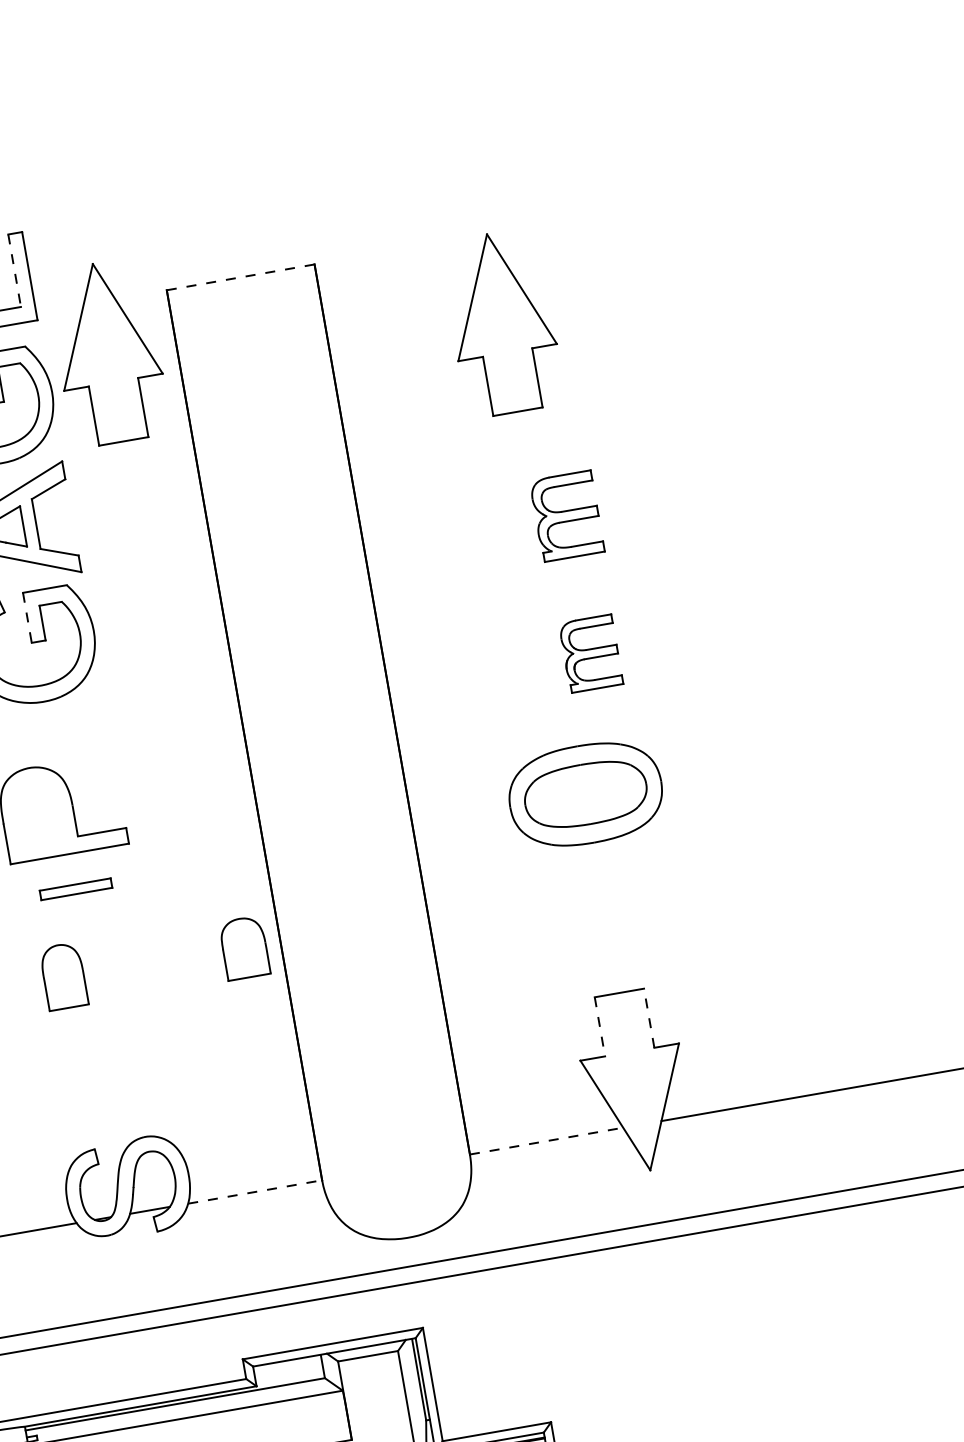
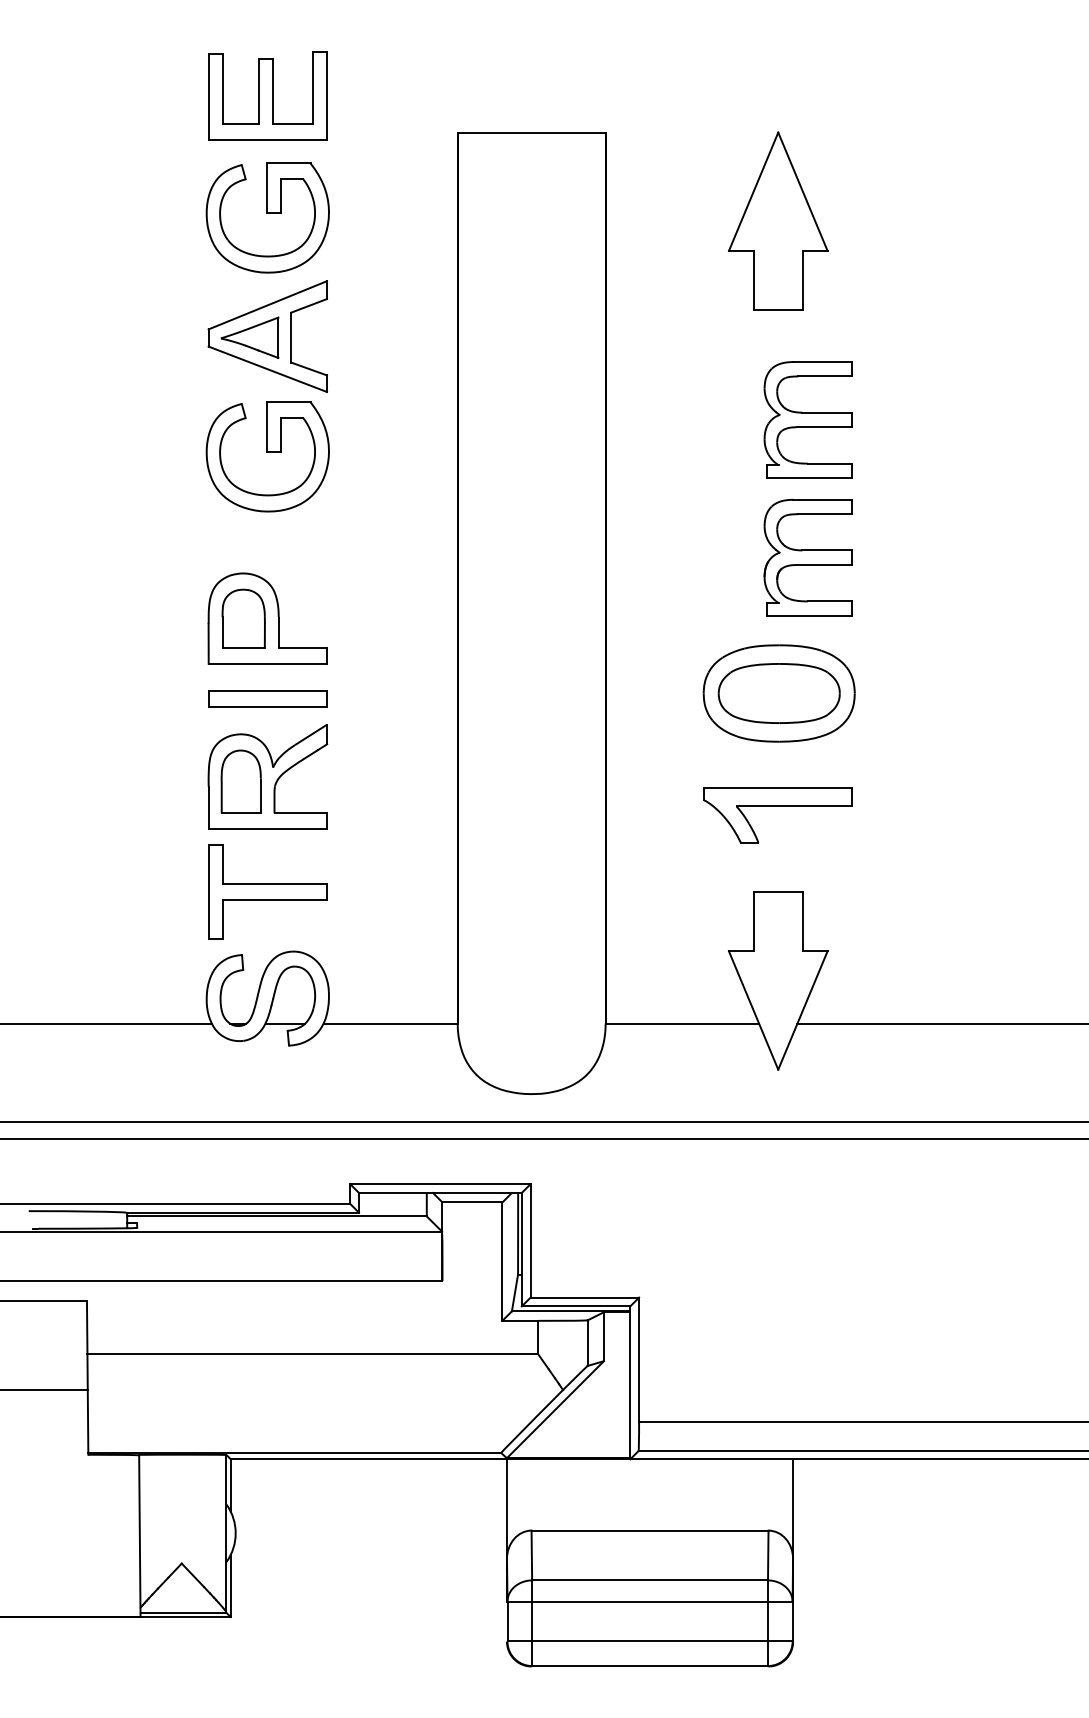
line: (15, 271) -> (313, 88), dashed -> solid
line: (240, 277) -> (531, 132), dashed -> solid
part: (108, 351) -> (390, 182), removed
part: (566, 515) -> (807, 419), size x1.43
line: (27, 618) -> (266, 427), dashed -> solid
part: (590, 653) -> (807, 557), size x1.67
part: (75, 888) -> (267, 698), size x1.67
part: (603, 907) -> (777, 806), added
part: (244, 947) -> (243, 618), moved
part: (89, 966) -> (267, 776), added
line: (648, 1018) -> (802, 921), dashed -> solid
line: (599, 1026) -> (753, 921), dashed -> solid
part: (109, 1081) -> (267, 891), added
line: (546, 1140) -> (682, 1023), dashed -> solid
line: (256, 1191) -> (391, 1023), dashed -> solid

